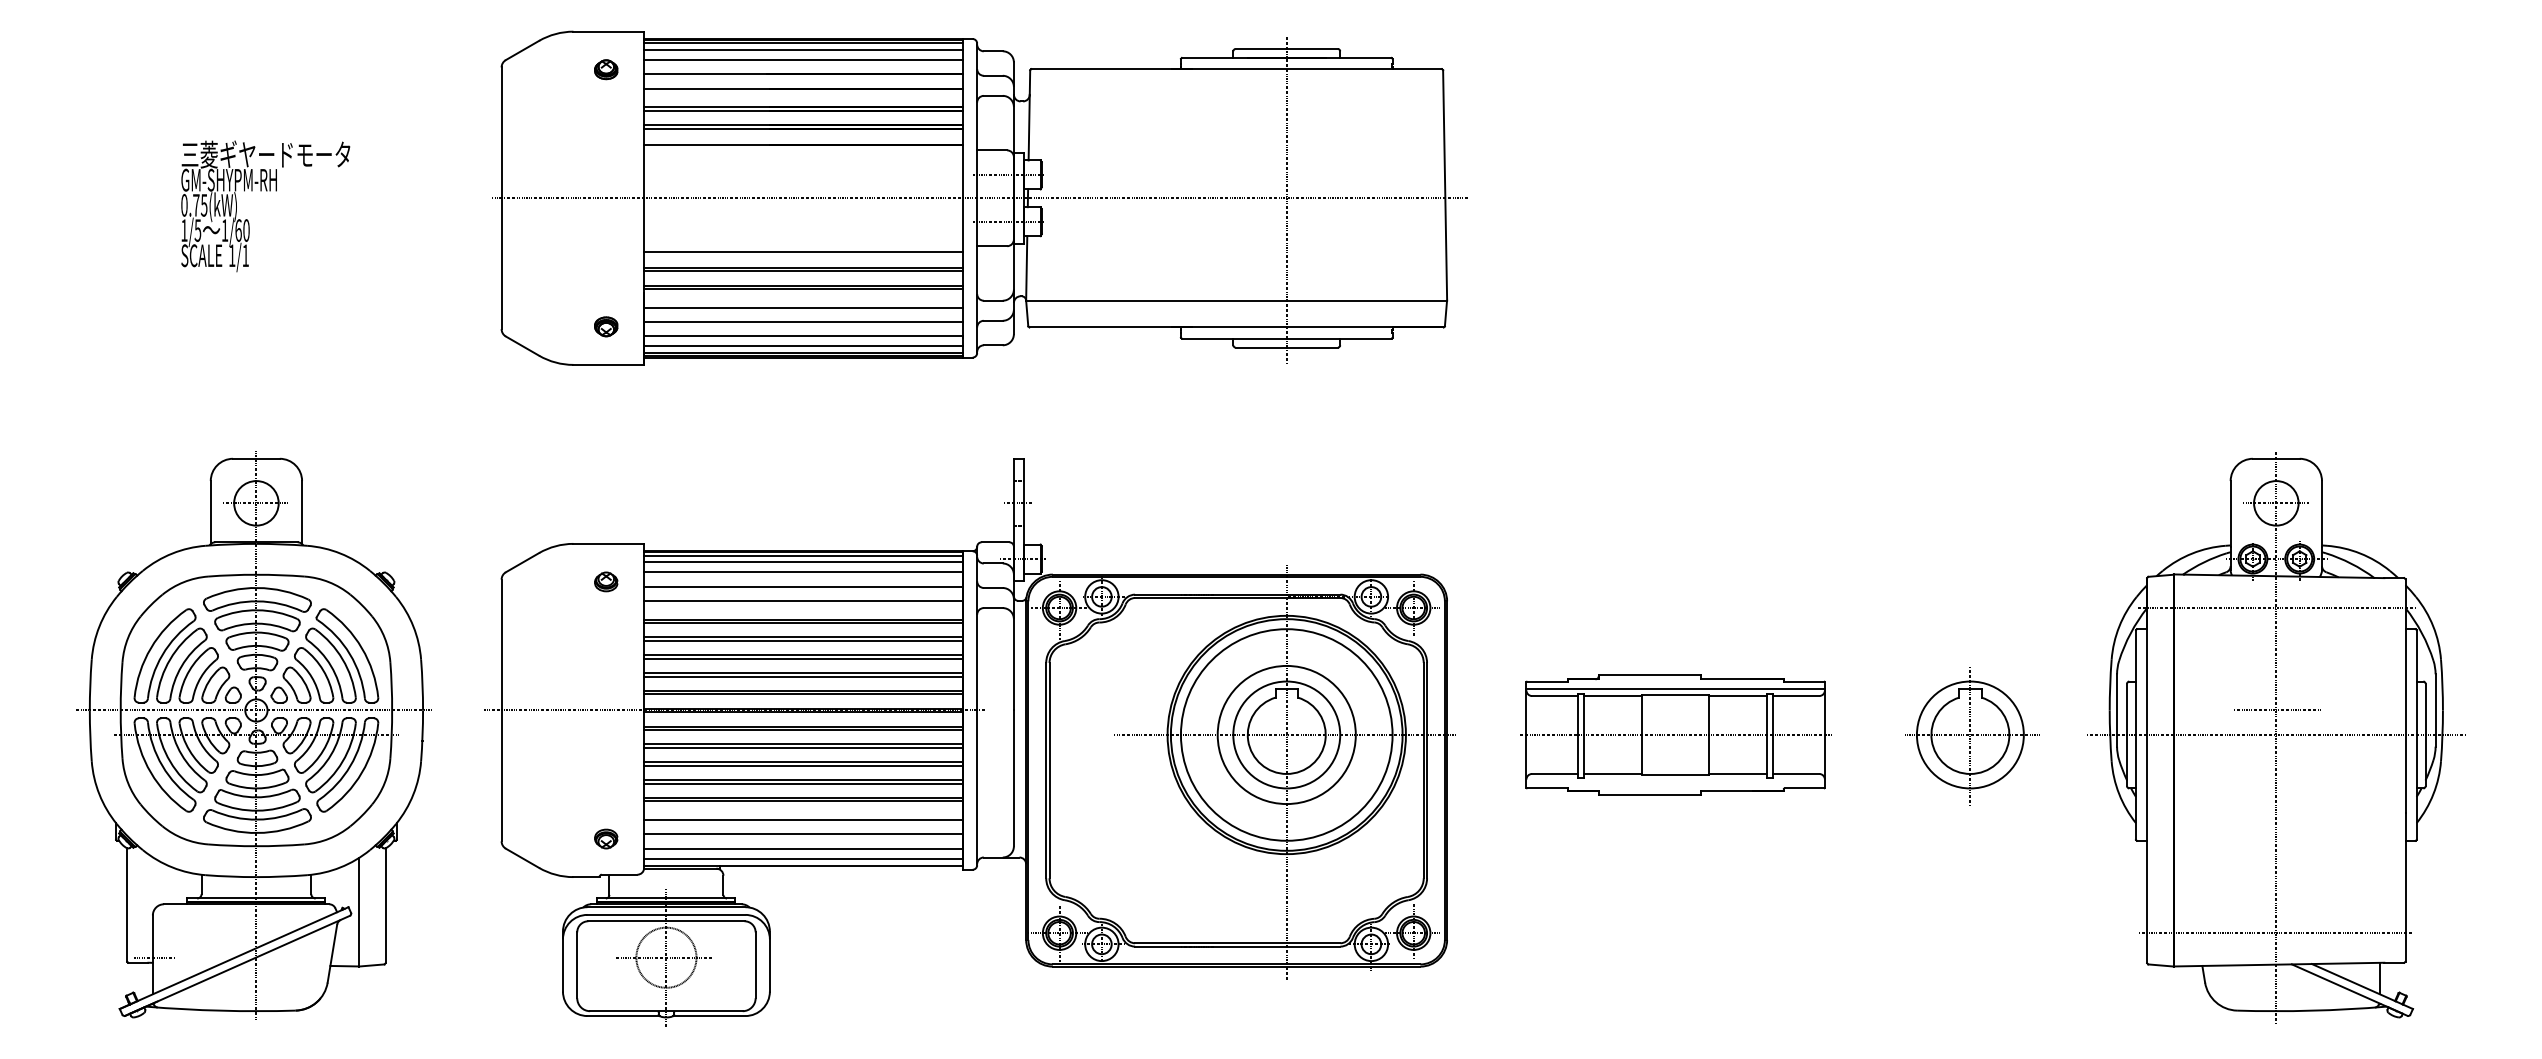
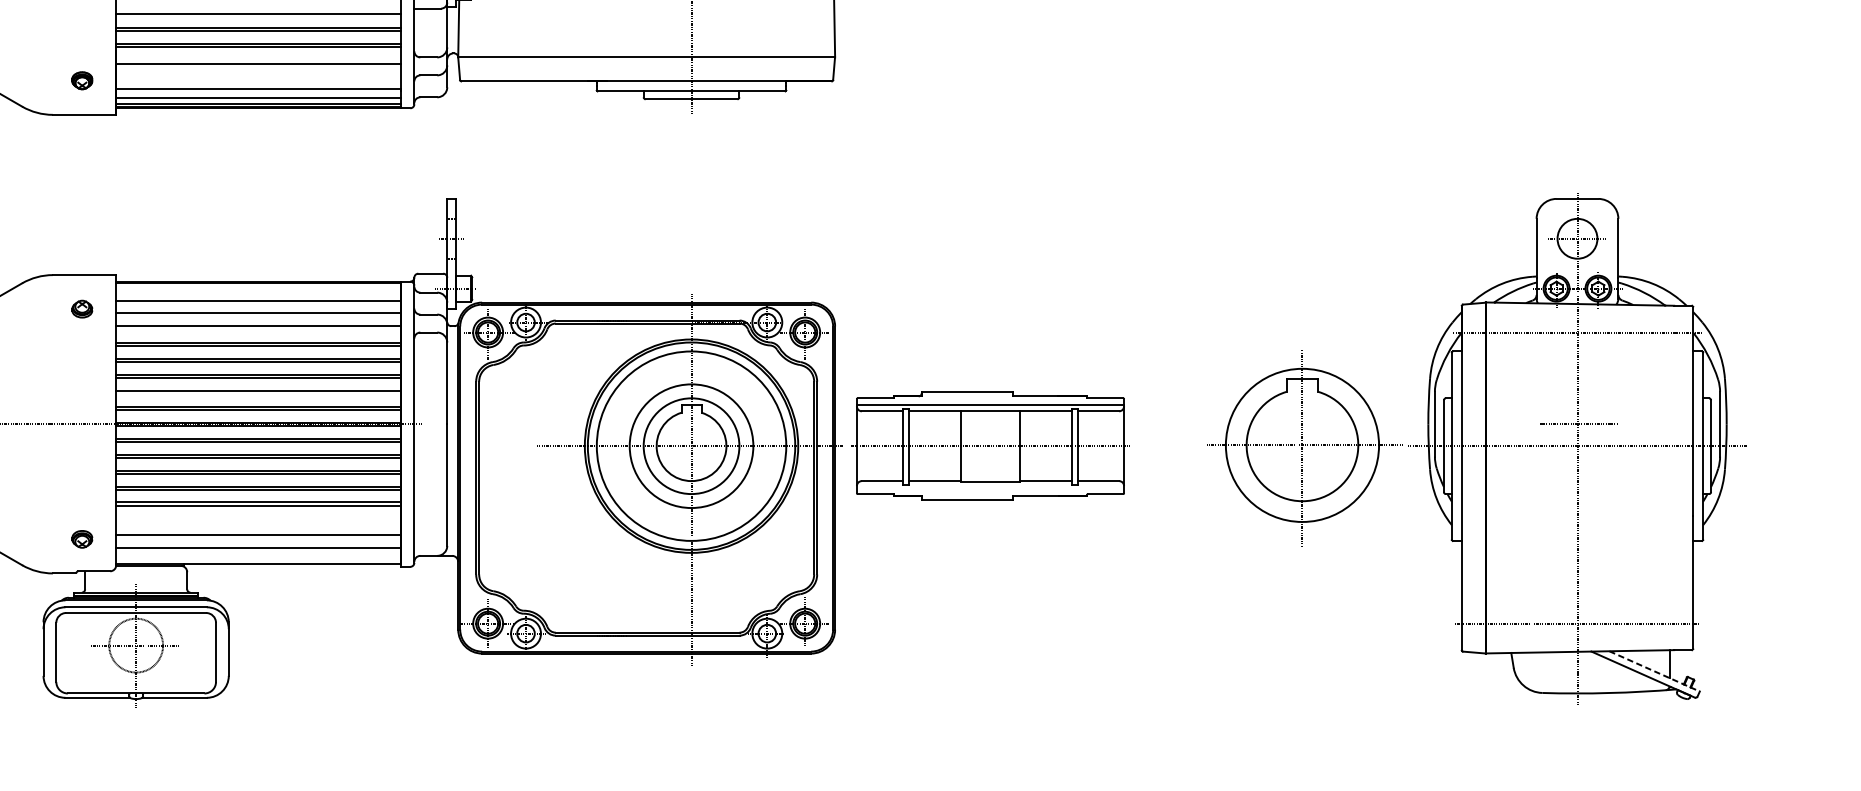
line: (803, 322) -> (258, 76), removed
line: (803, 555) -> (258, 285), removed
line: (803, 562) -> (258, 291), removed
line: (803, 676) -> (258, 393), removed
part: (1675, 734) -> (990, 445), moved
part: (1972, 736) -> (1305, 447), size x1.6
line: (803, 820) -> (258, 522), removed
line: (803, 858) -> (258, 556), removed
line: (2362, 986) -> (1654, 671), solid -> dashed

